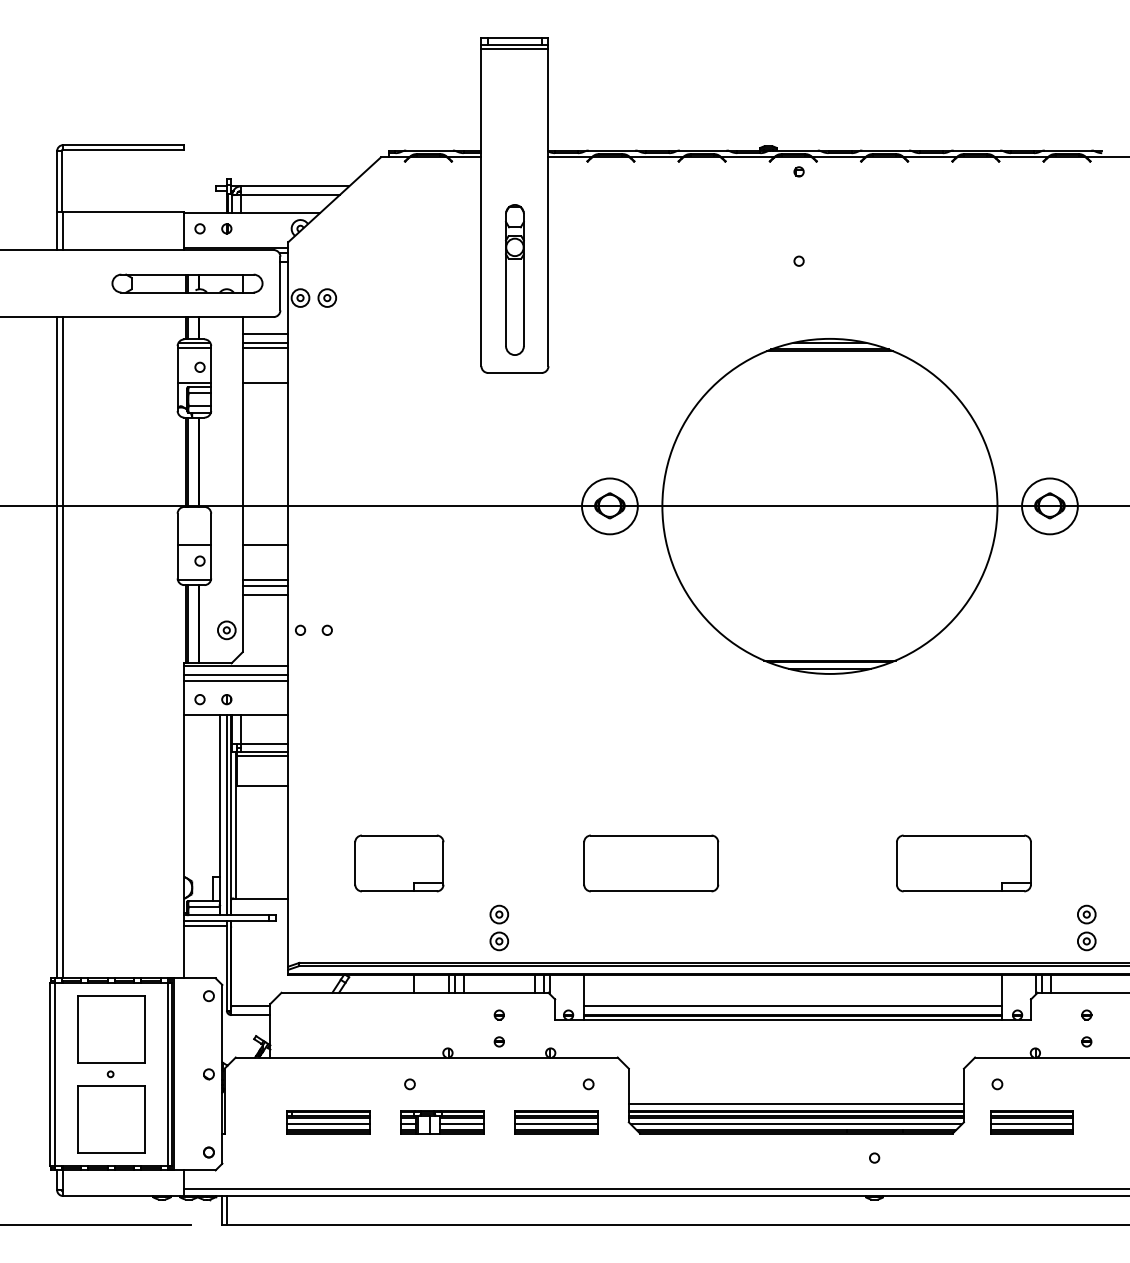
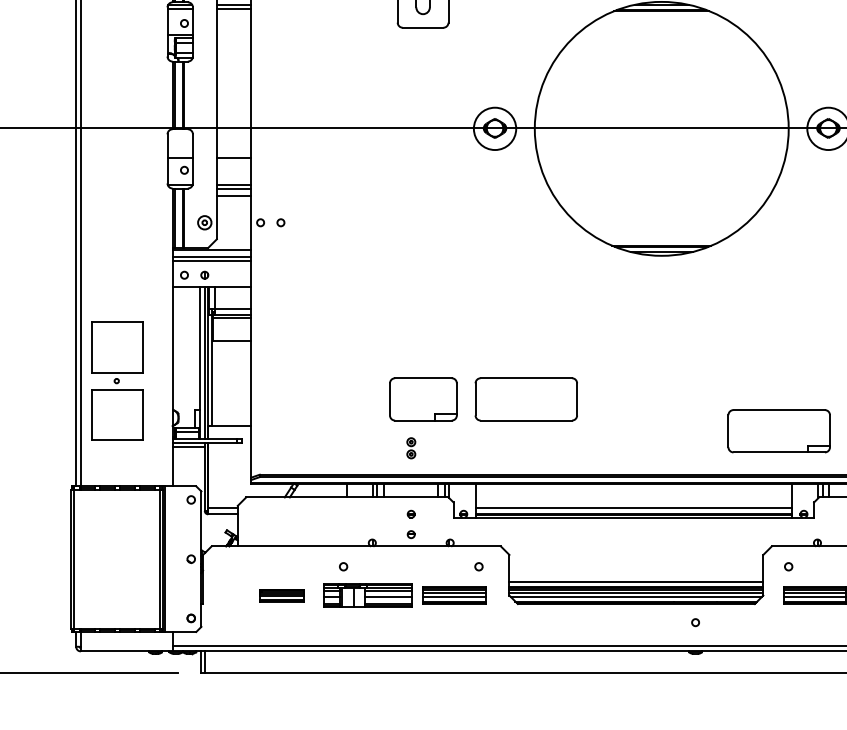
line: (265, 382) -> (234, 34), removed
part: (399, 863) -> (423, 399), moved
part: (963, 863) -> (778, 431), moved
part: (499, 927) -> (411, 447), size x0.6
part: (111, 1074) -> (117, 381), moved
part: (328, 1122) -> (281, 595), size x0.7
part: (442, 1122) -> (368, 595), size x1.4

